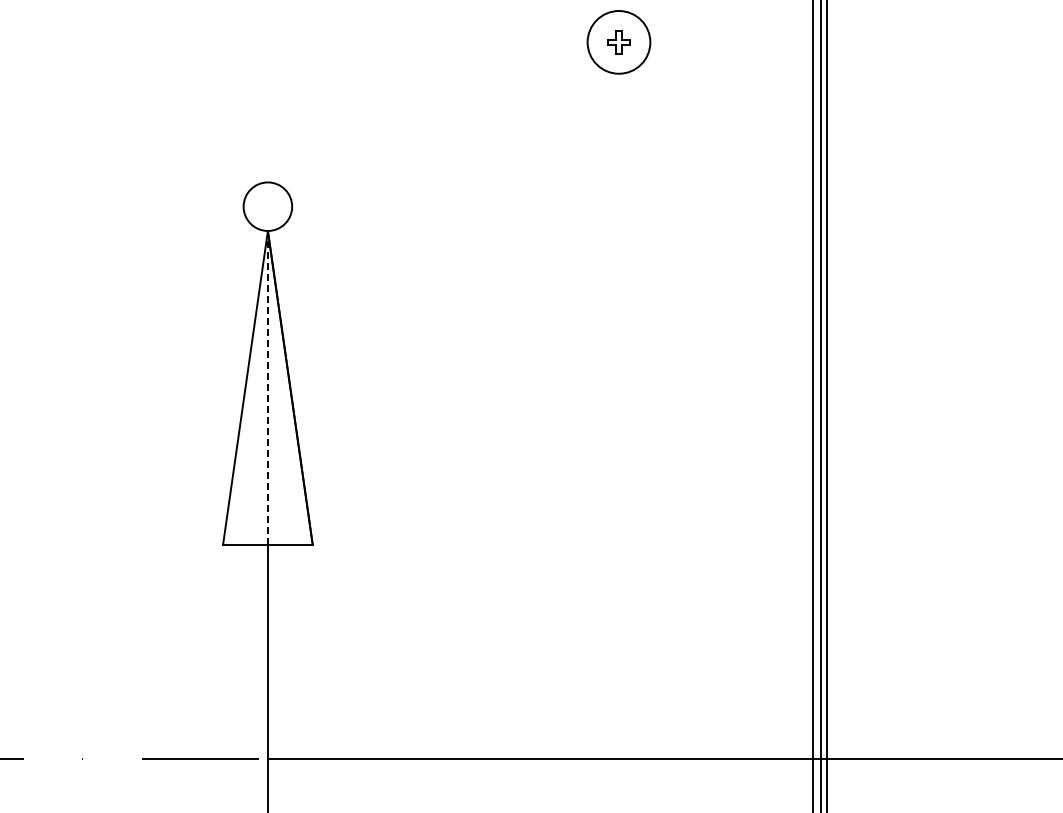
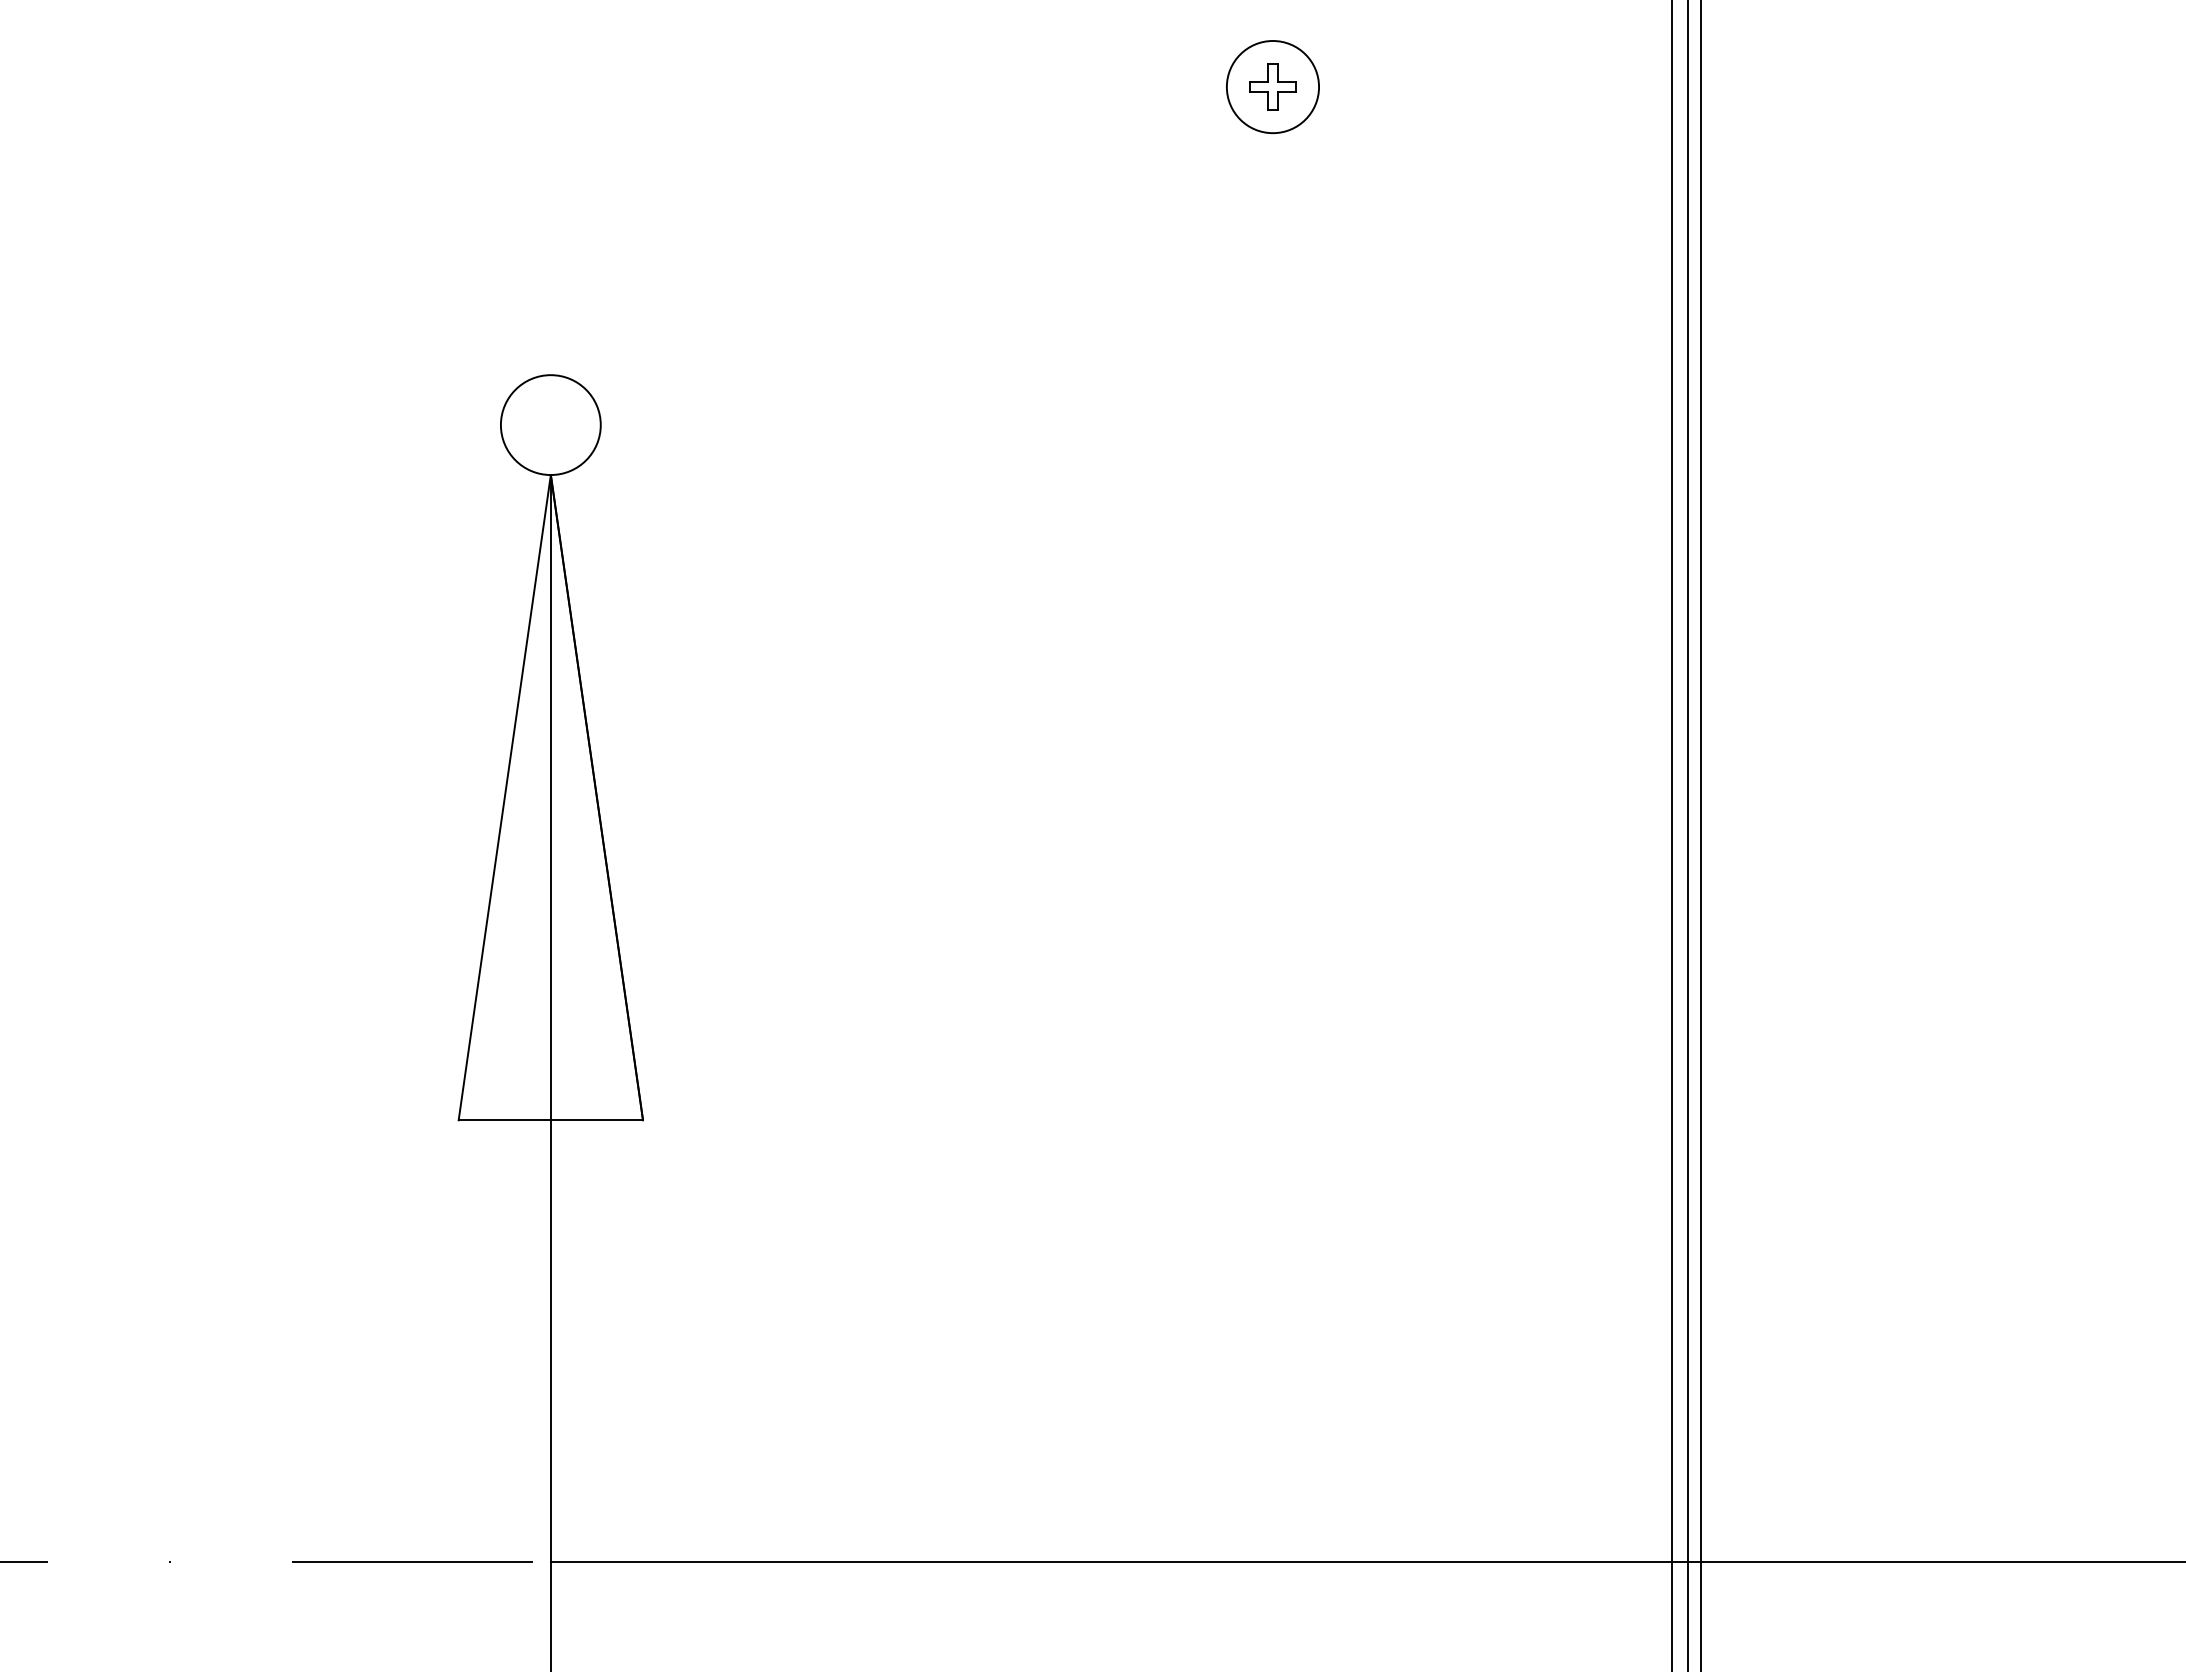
circle: (618, 41) -> (1271, 85), size x0.71
line: (267, 387) -> (550, 796), dashed -> solid

